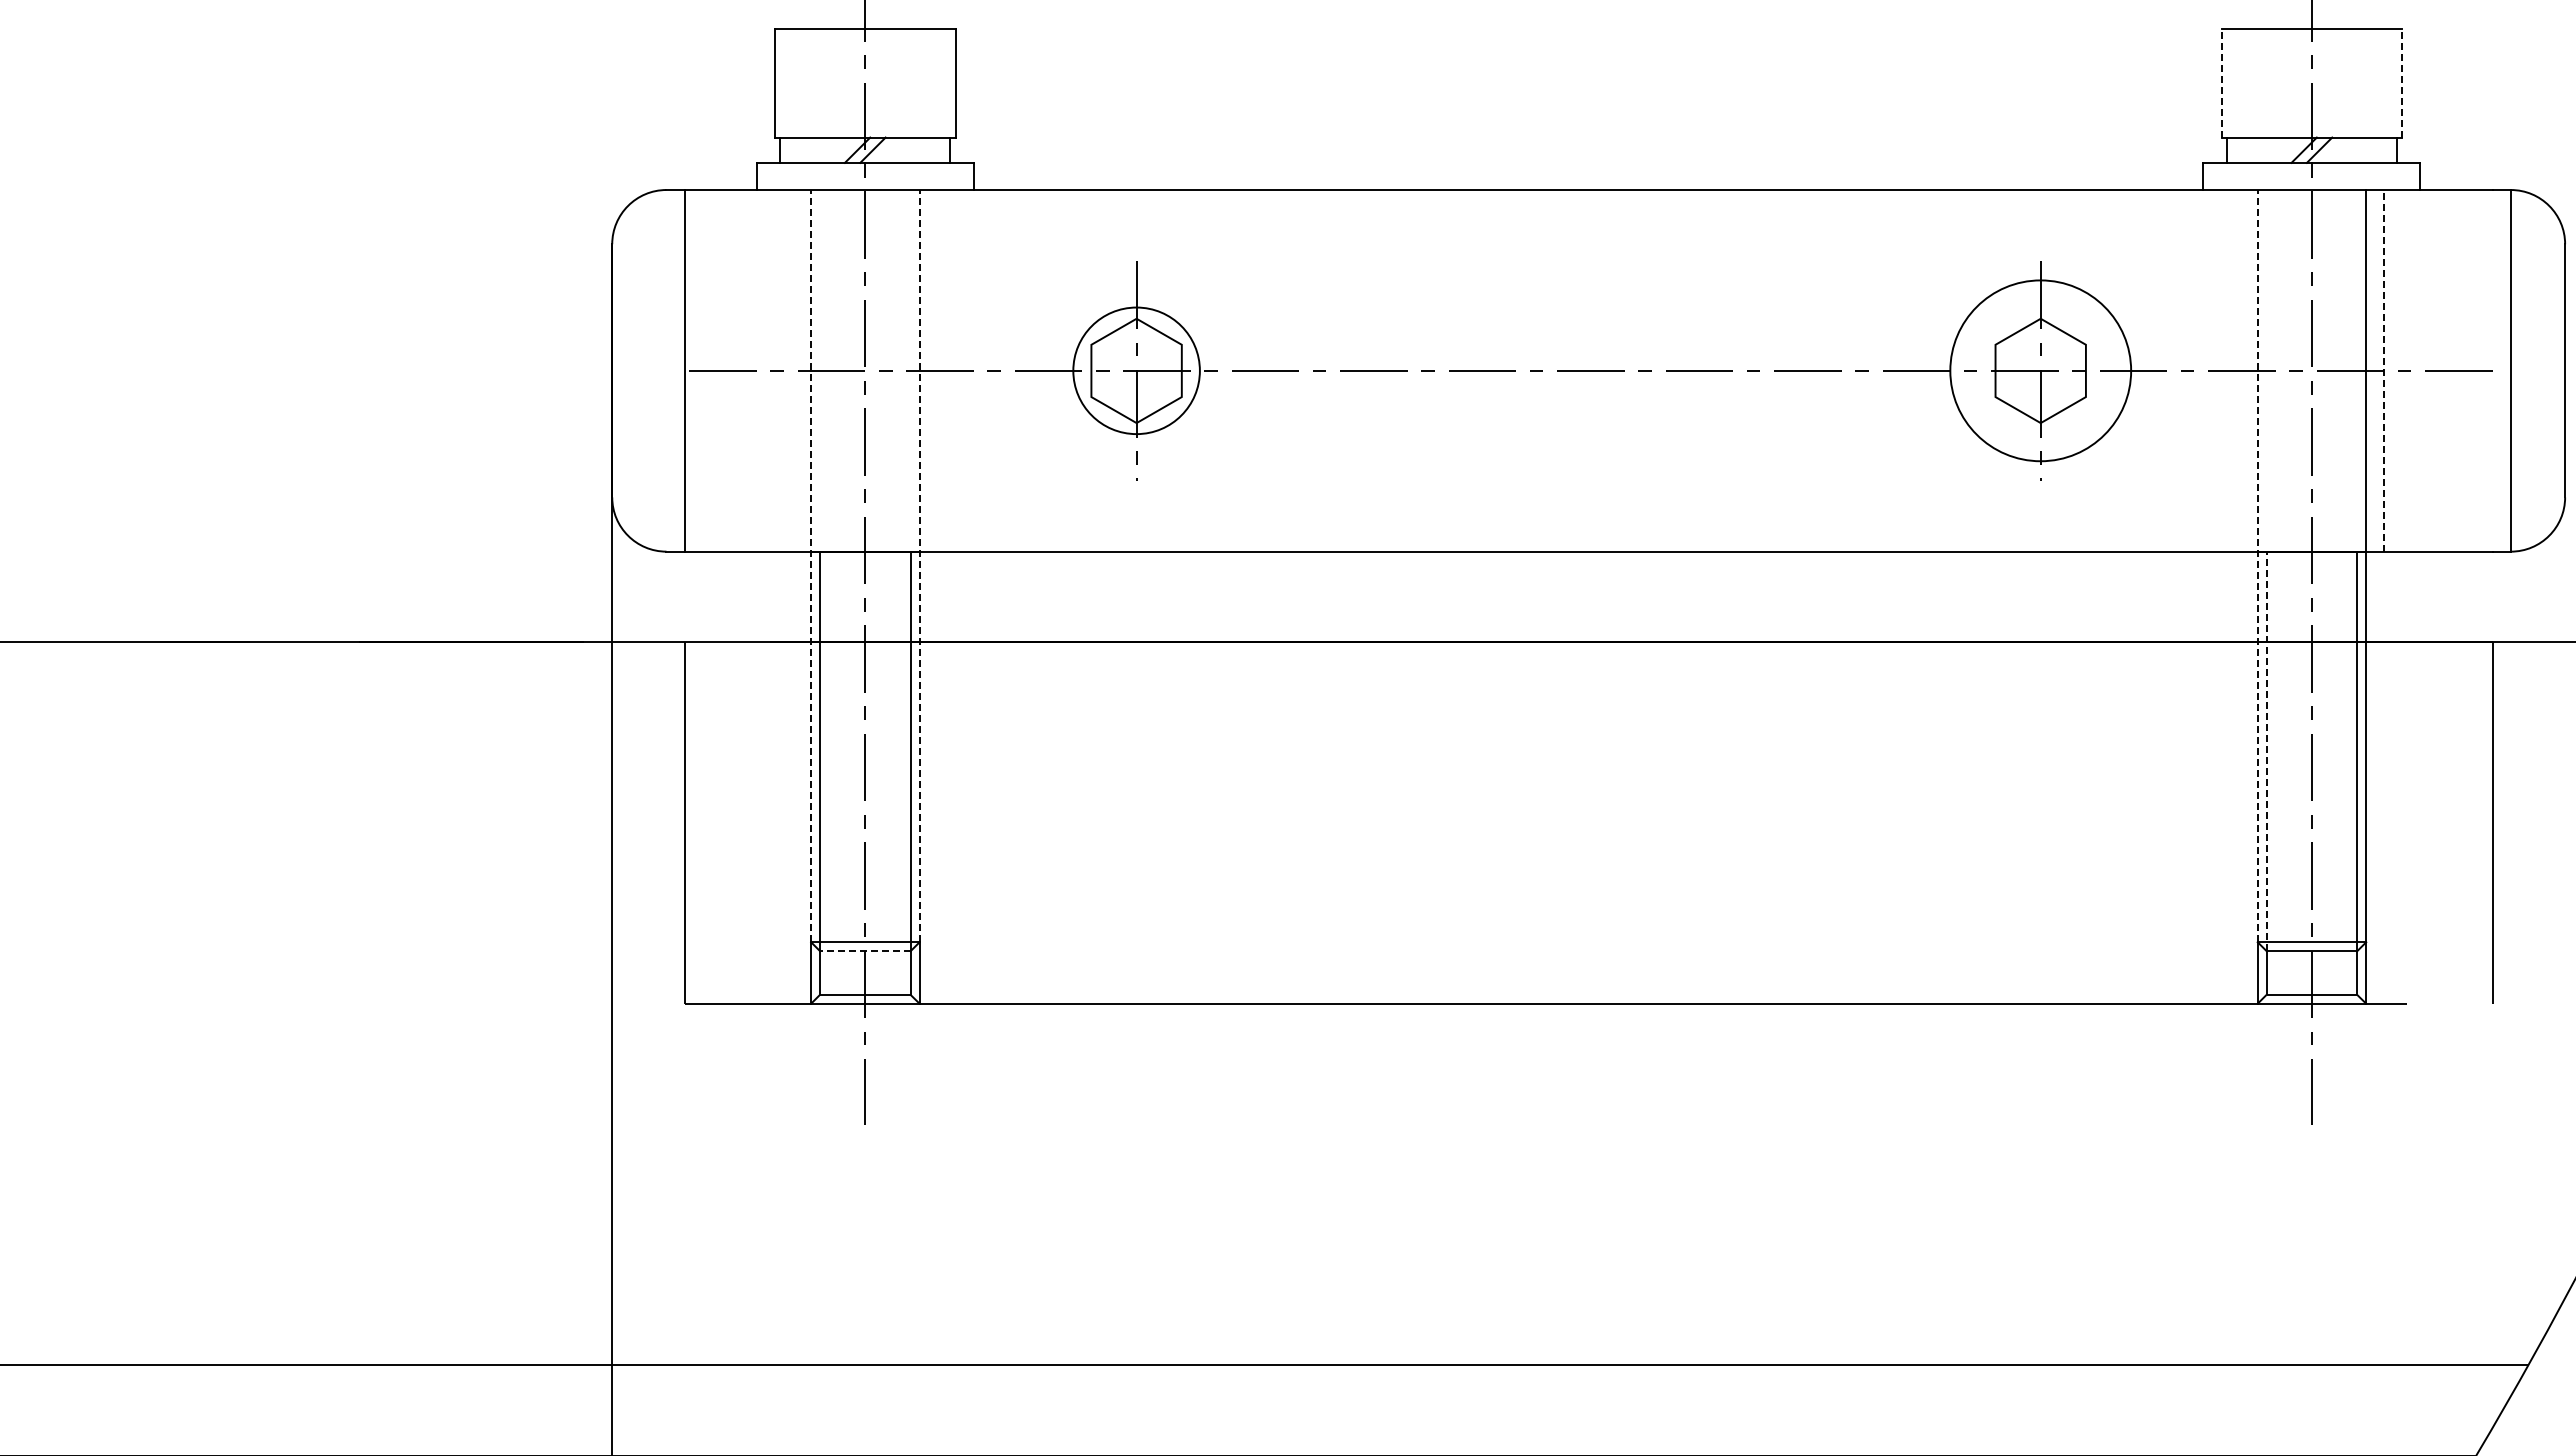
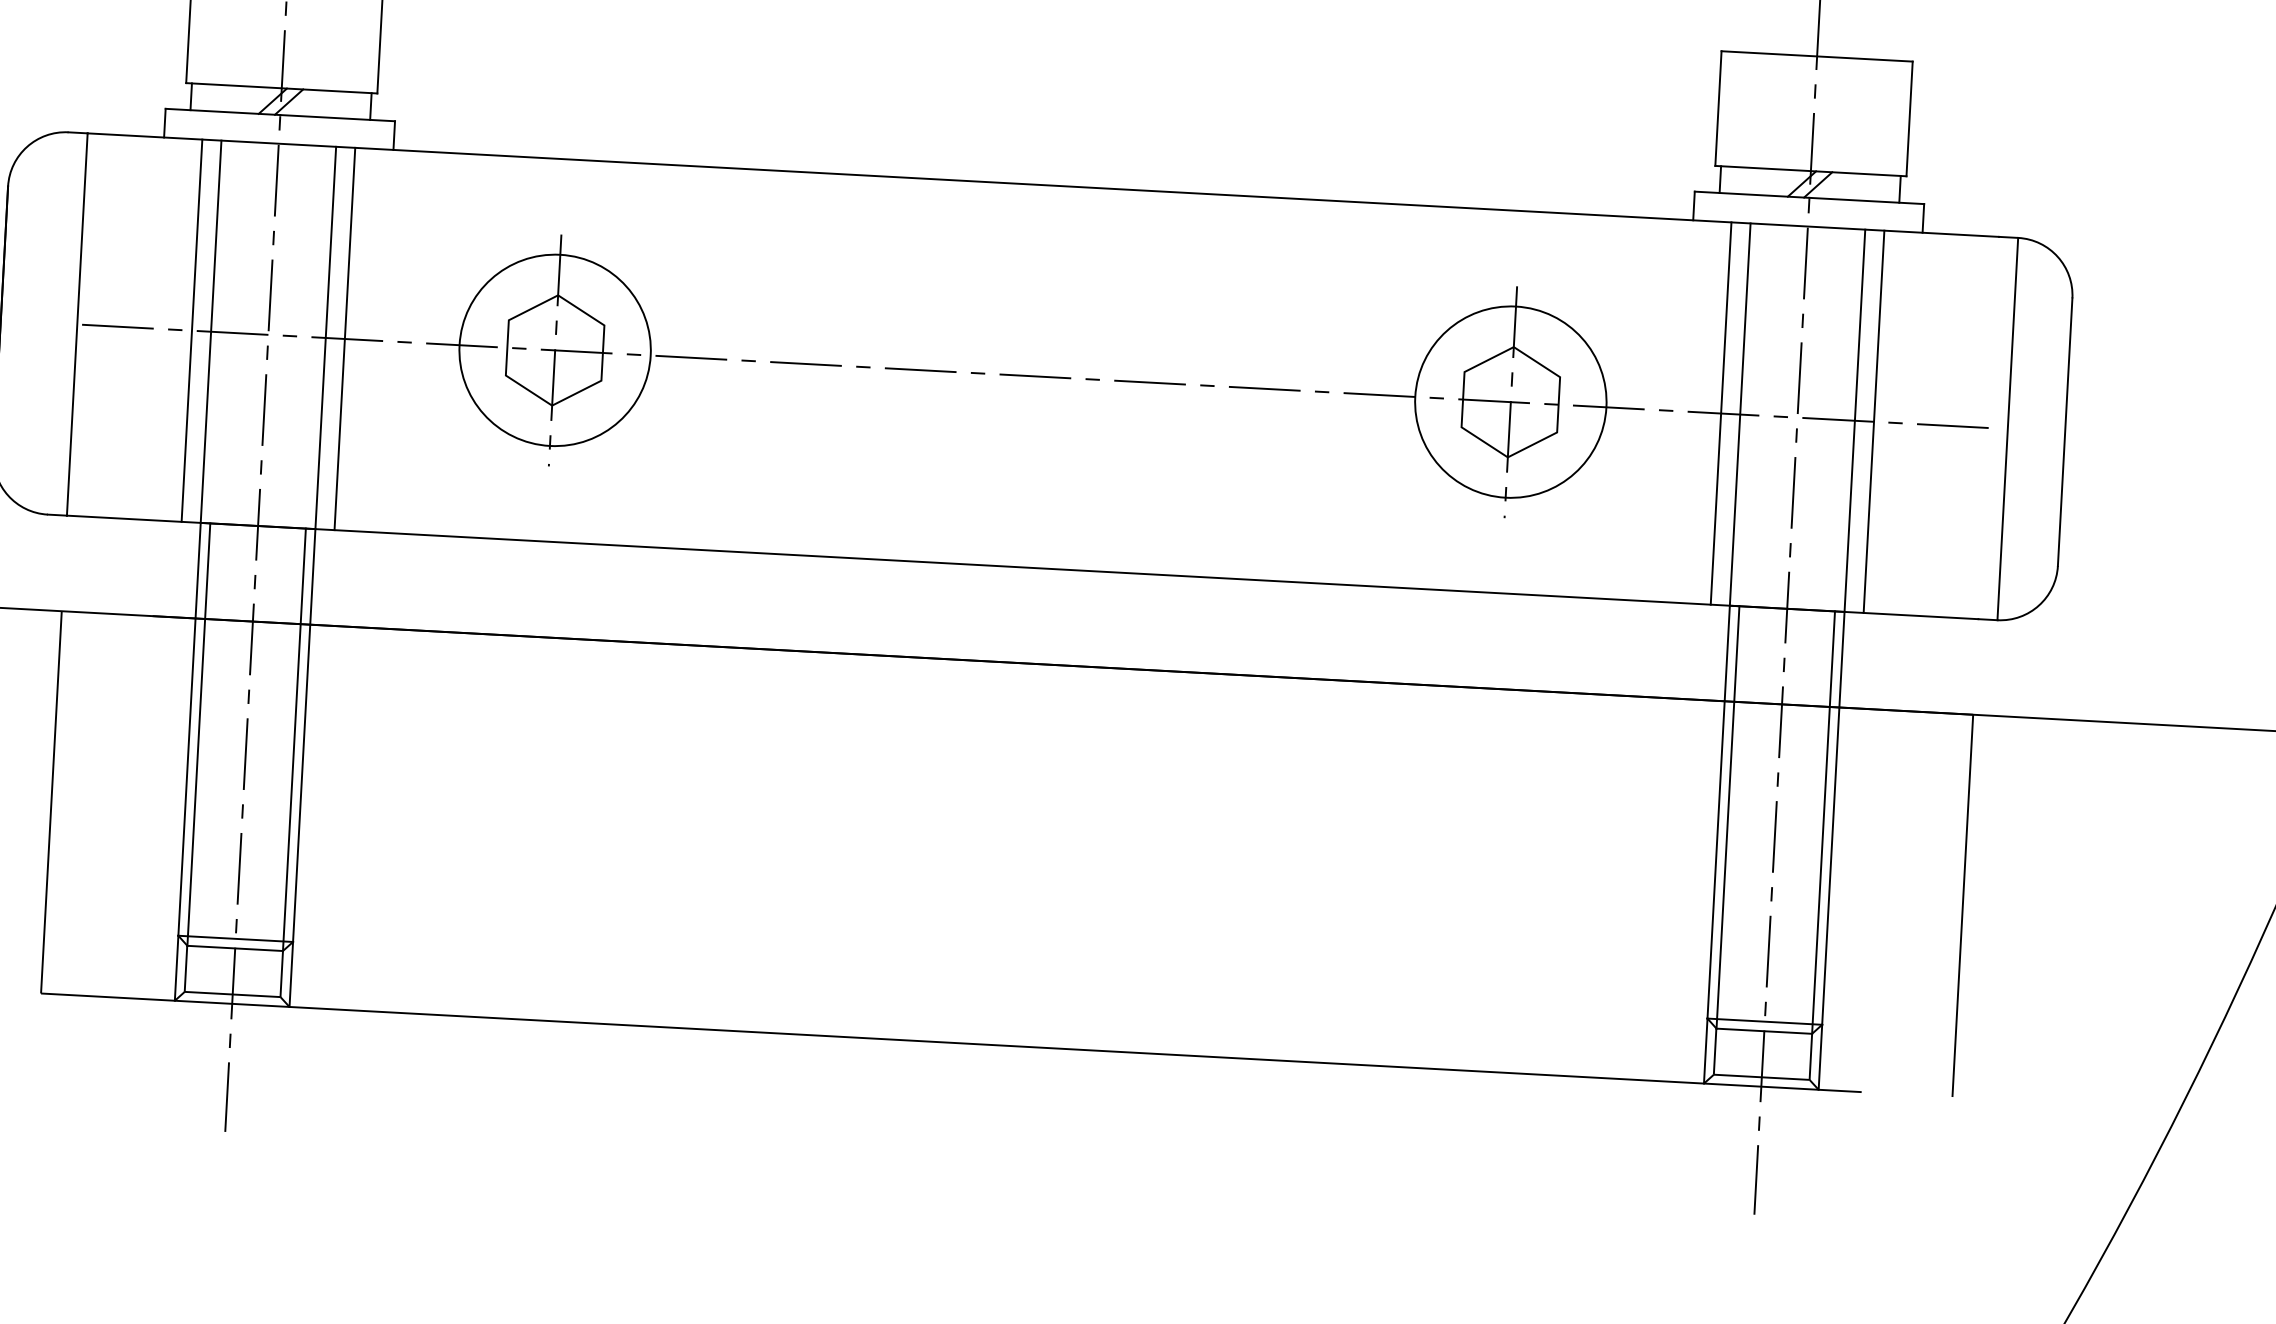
line: (2221, 82) -> (1718, 107), dashed -> solid
line: (2402, 82) -> (1909, 118), dashed -> solid
line: (793, 370) -> (192, 330), added
line: (937, 370) -> (344, 338), added
circle: (1136, 370) -> (555, 350), size x1.43
line: (2239, 370) -> (1720, 413), added
line: (2384, 370) -> (1874, 421), dashed -> solid
line: (811, 565) -> (200, 537), dashed -> solid
line: (919, 565) -> (314, 543), dashed -> solid
line: (2257, 565) -> (1728, 620), dashed -> solid
line: (2266, 751) -> (1727, 817), dashed -> solid
line: (864, 951) -> (234, 948), dashed -> solid

